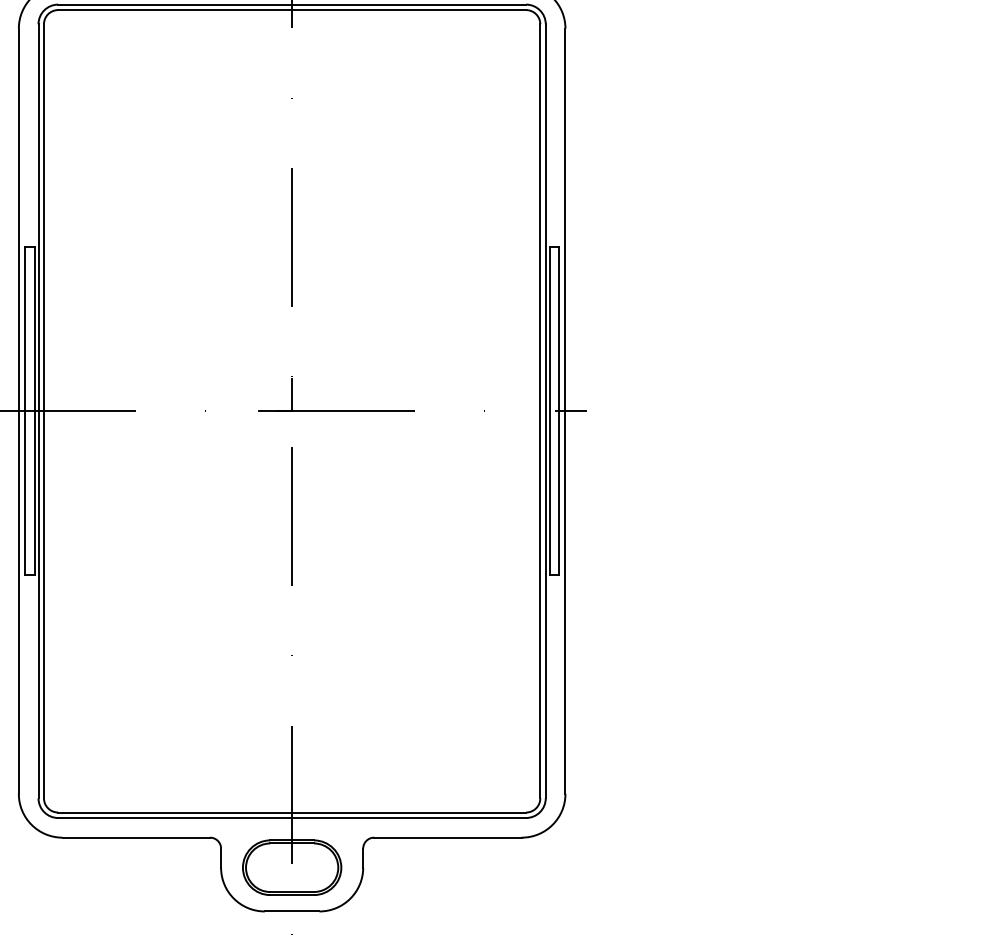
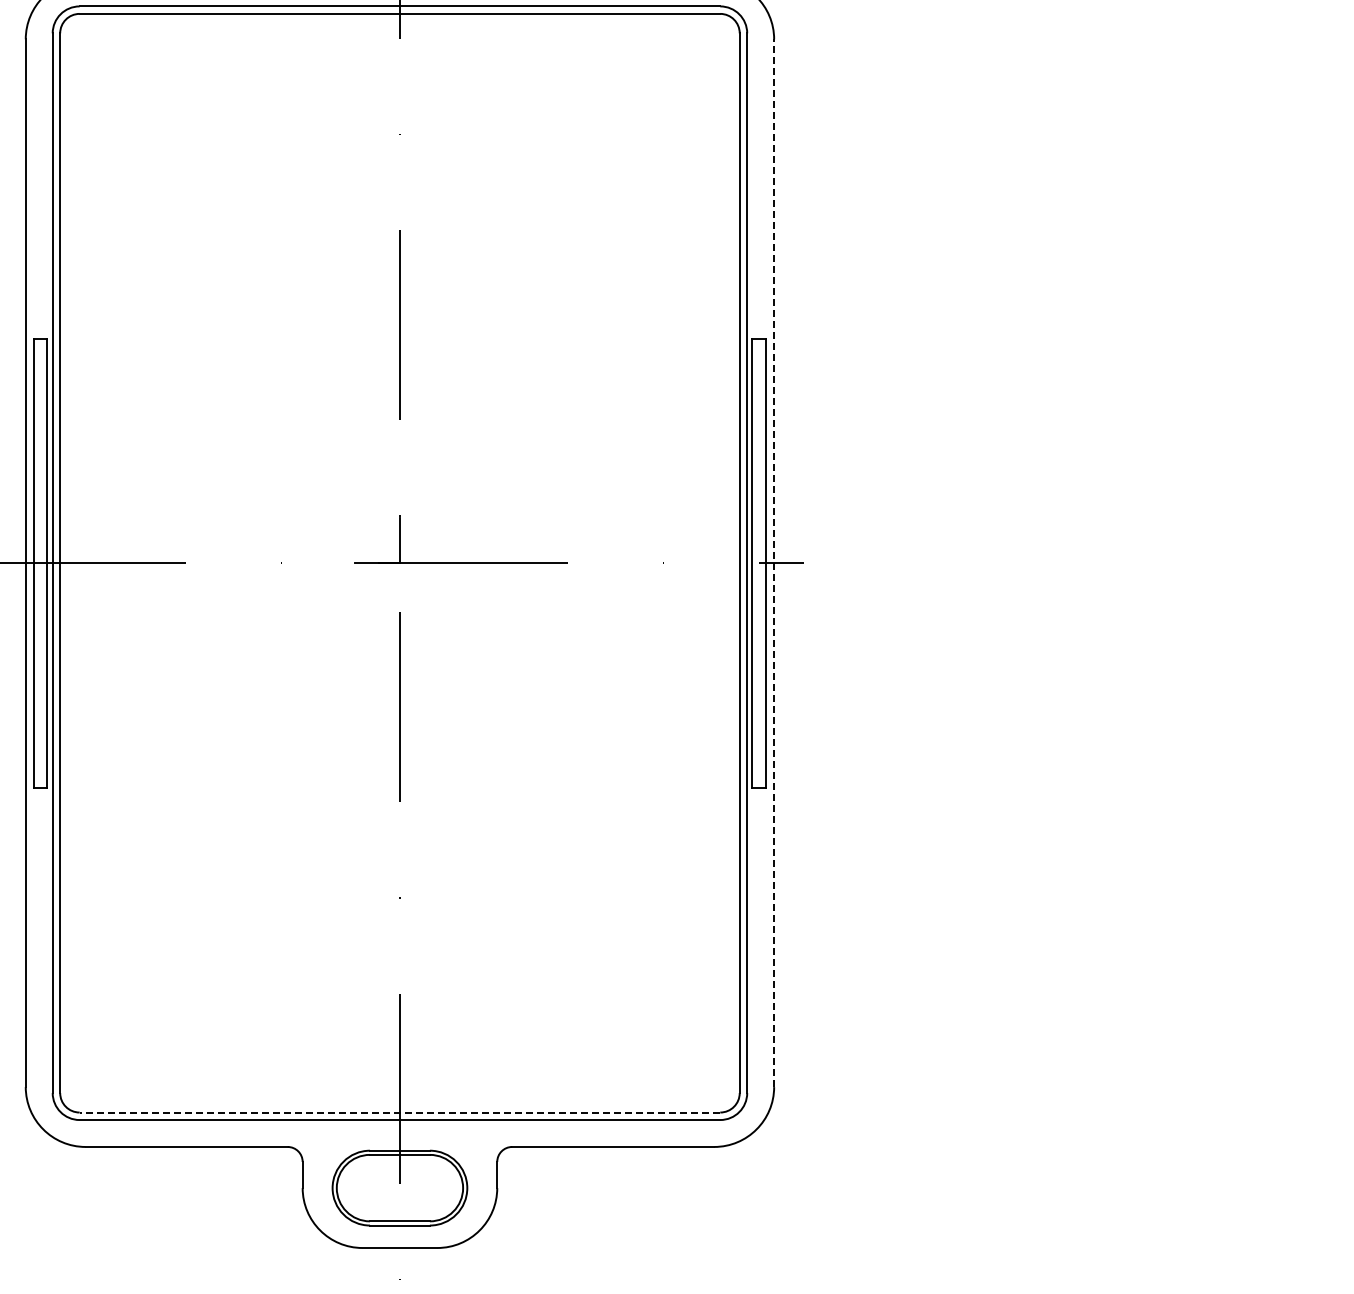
line: (565, 411) -> (774, 563), solid -> dashed
line: (291, 812) -> (399, 1112), solid -> dashed

